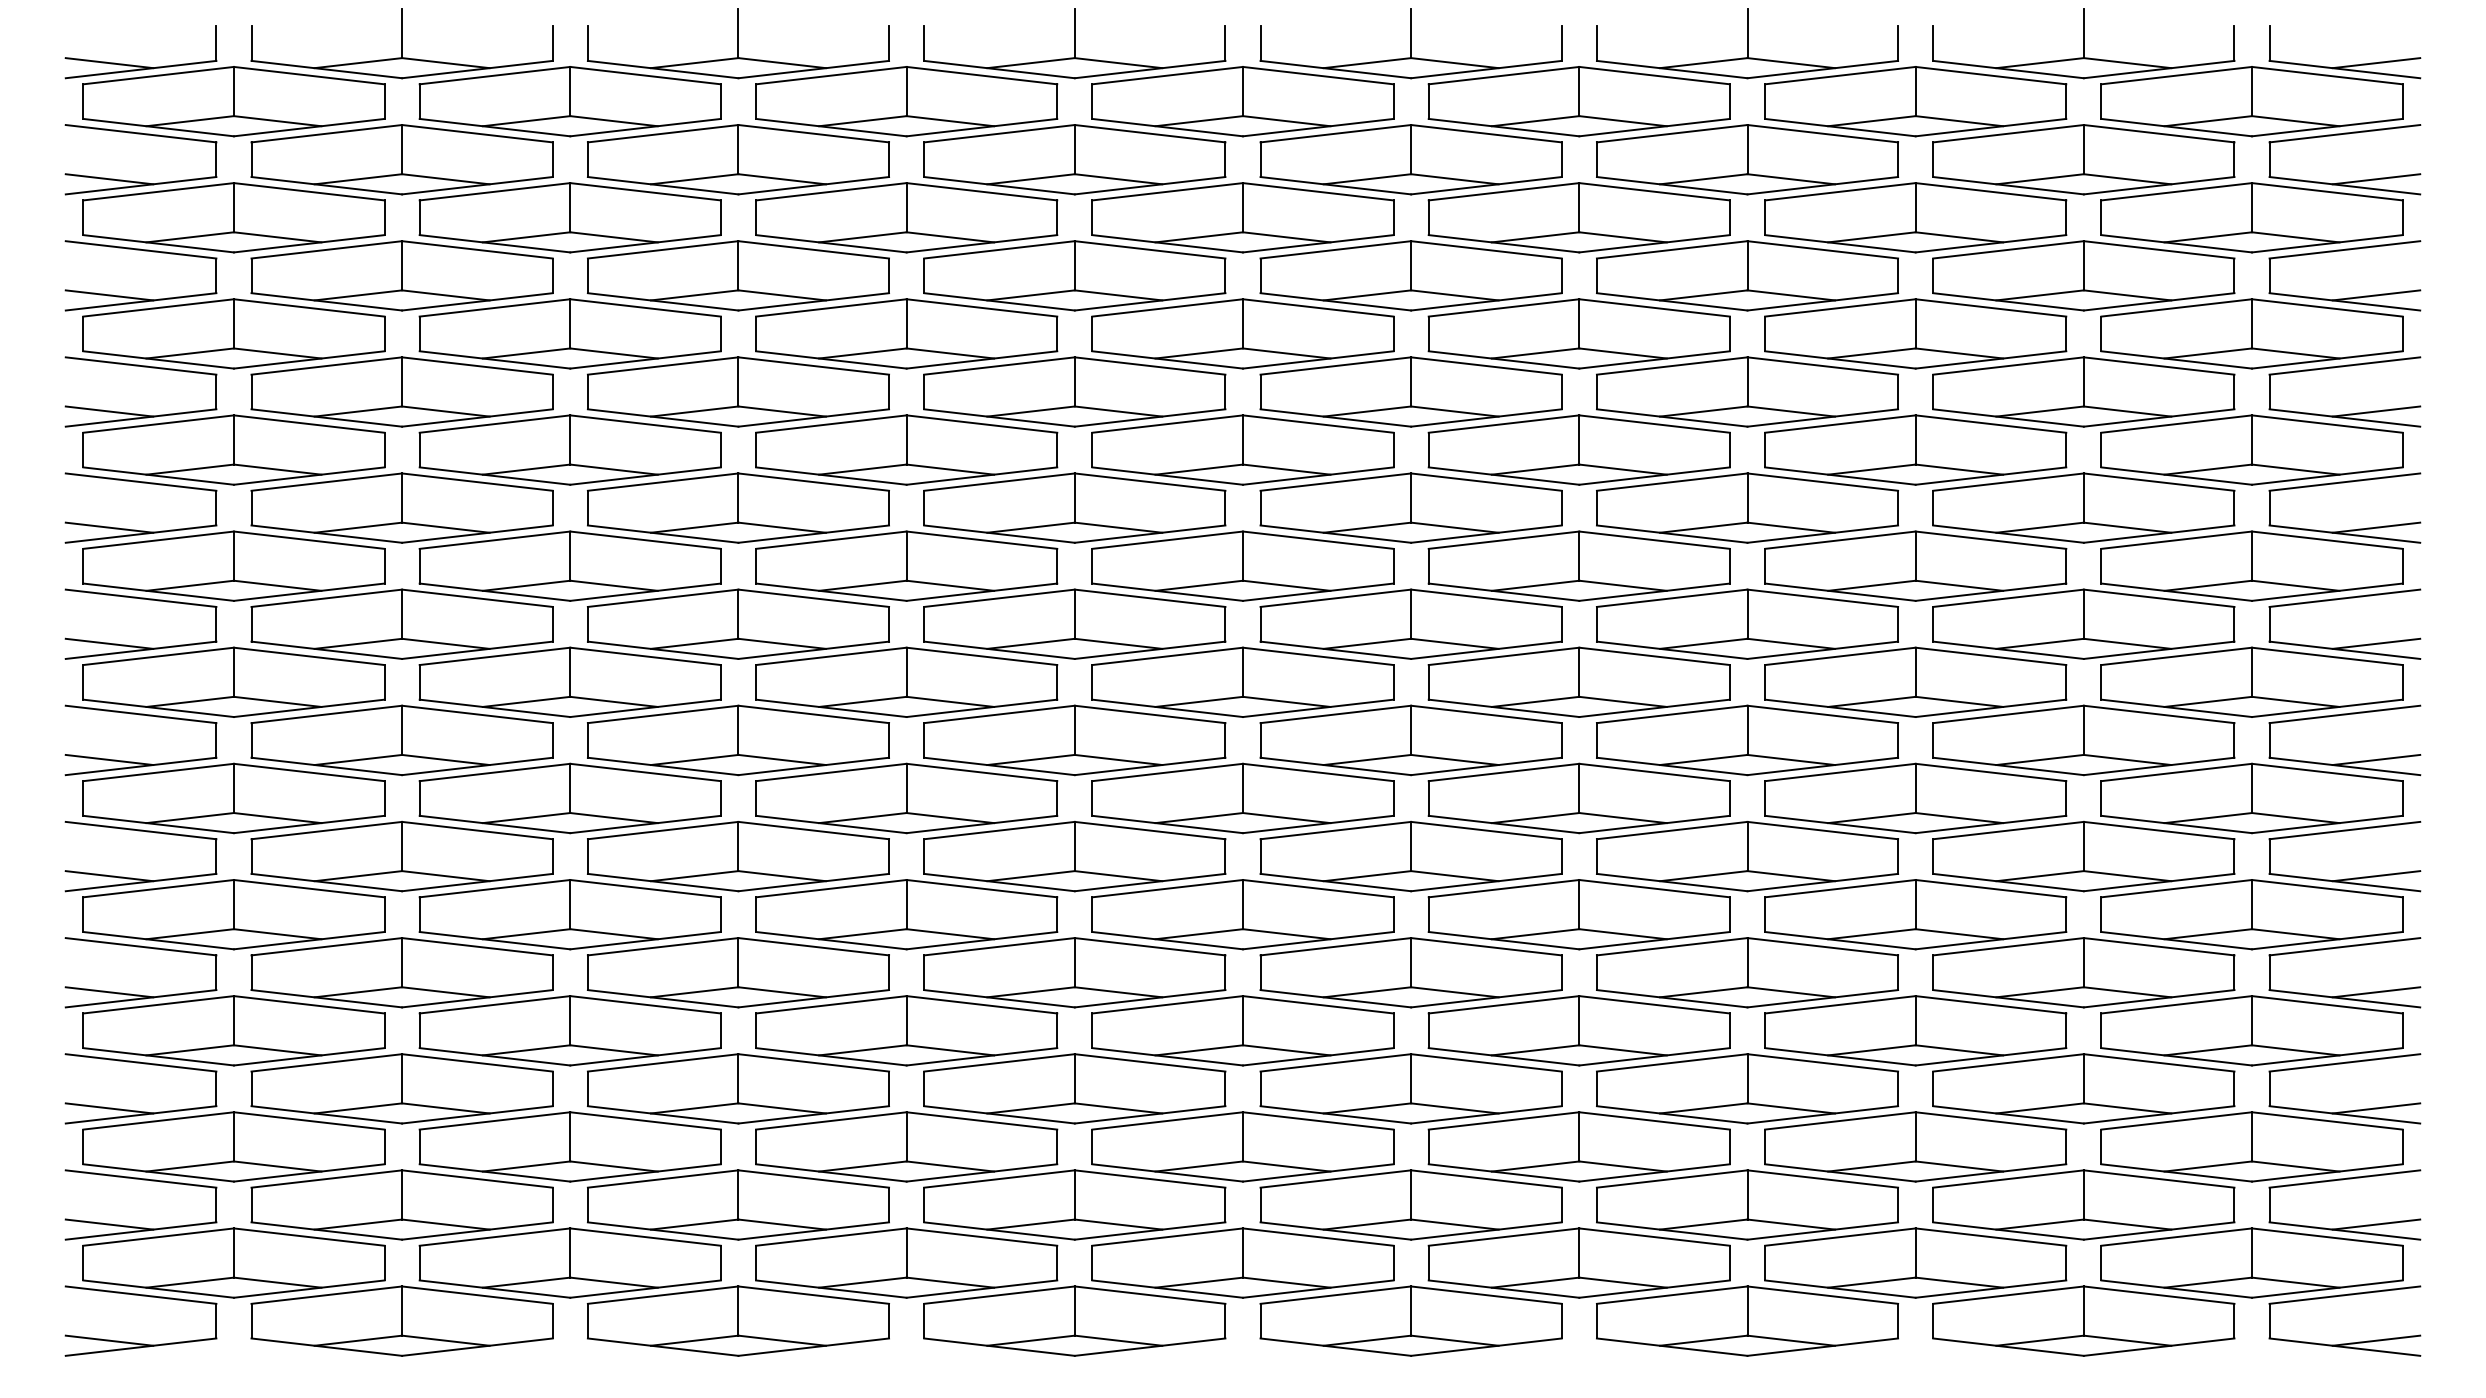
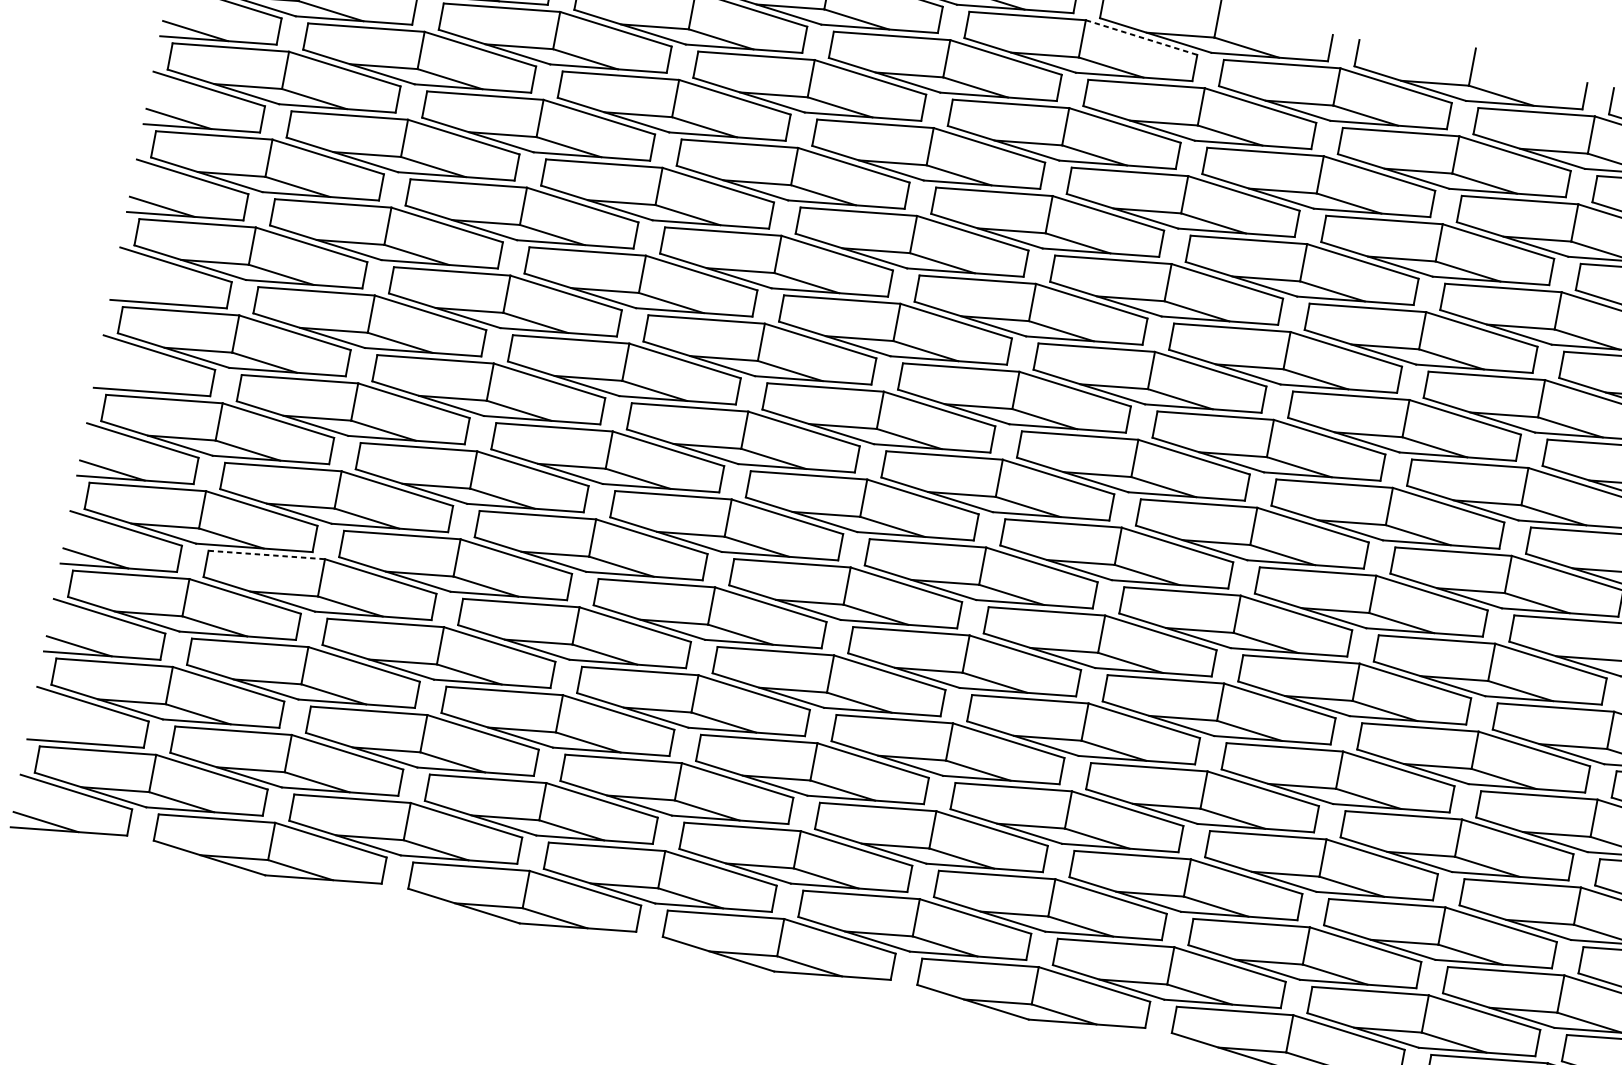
line: (1318, 75) -> (1141, 37), solid -> dashed
line: (109, 643) -> (145, 294), removed
line: (109, 759) -> (129, 382), removed
line: (326, 946) -> (266, 554), solid -> dashed
line: (109, 1224) -> (62, 734), removed

